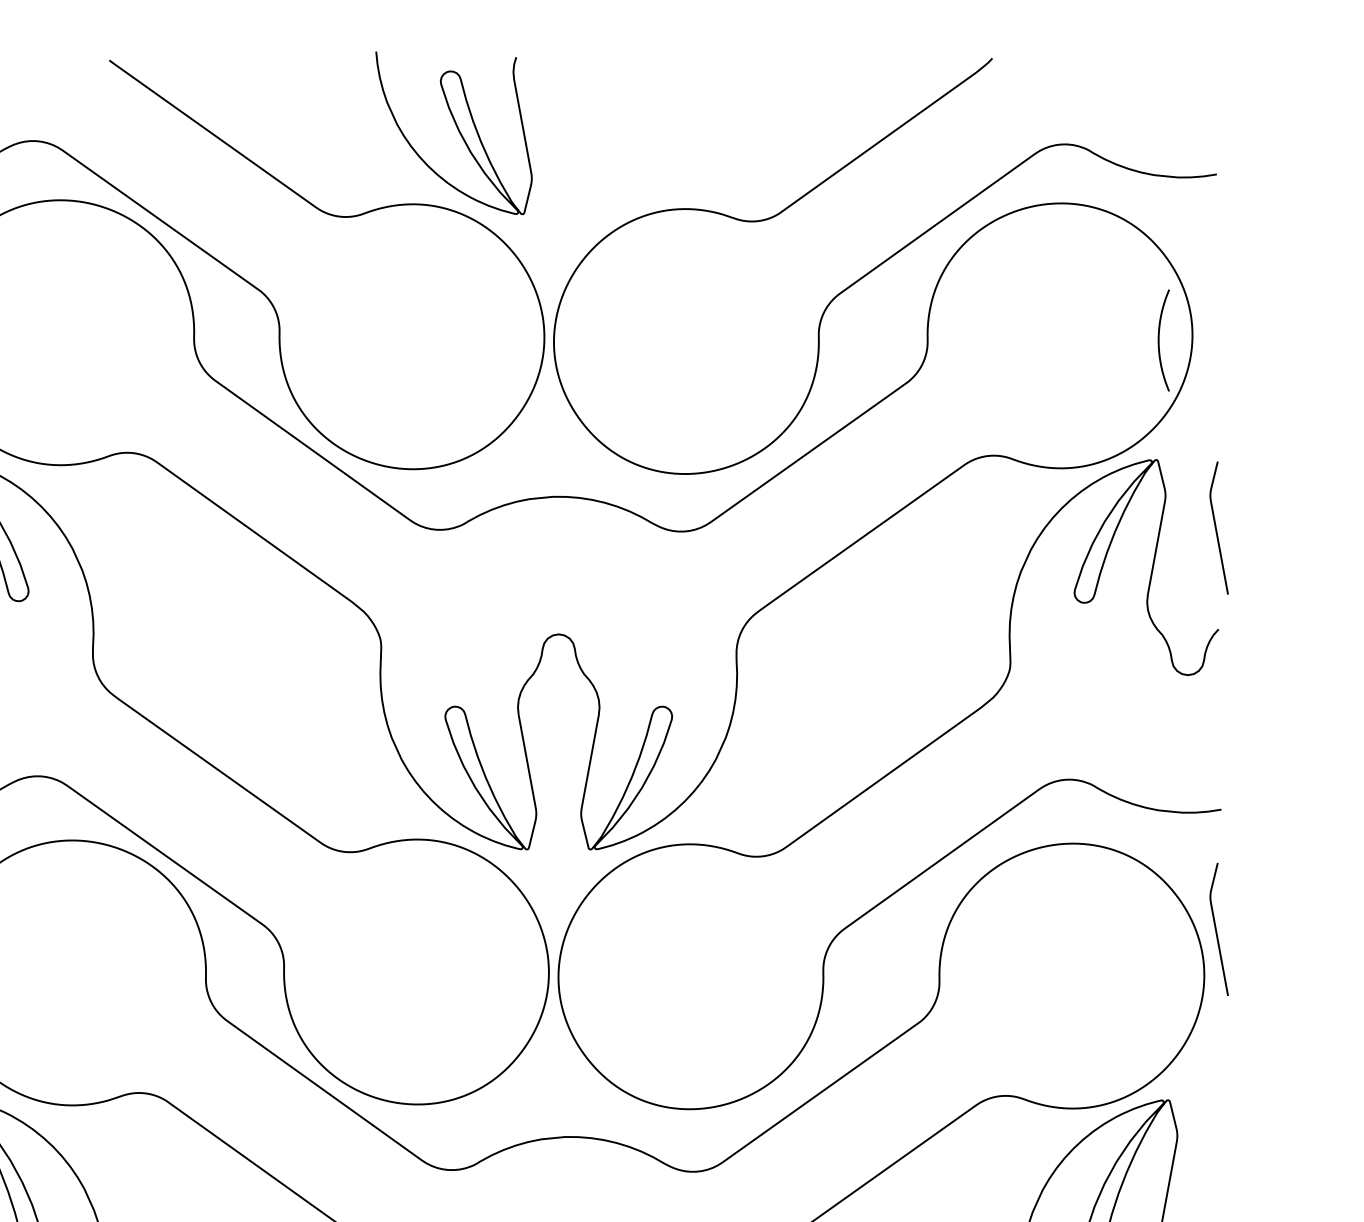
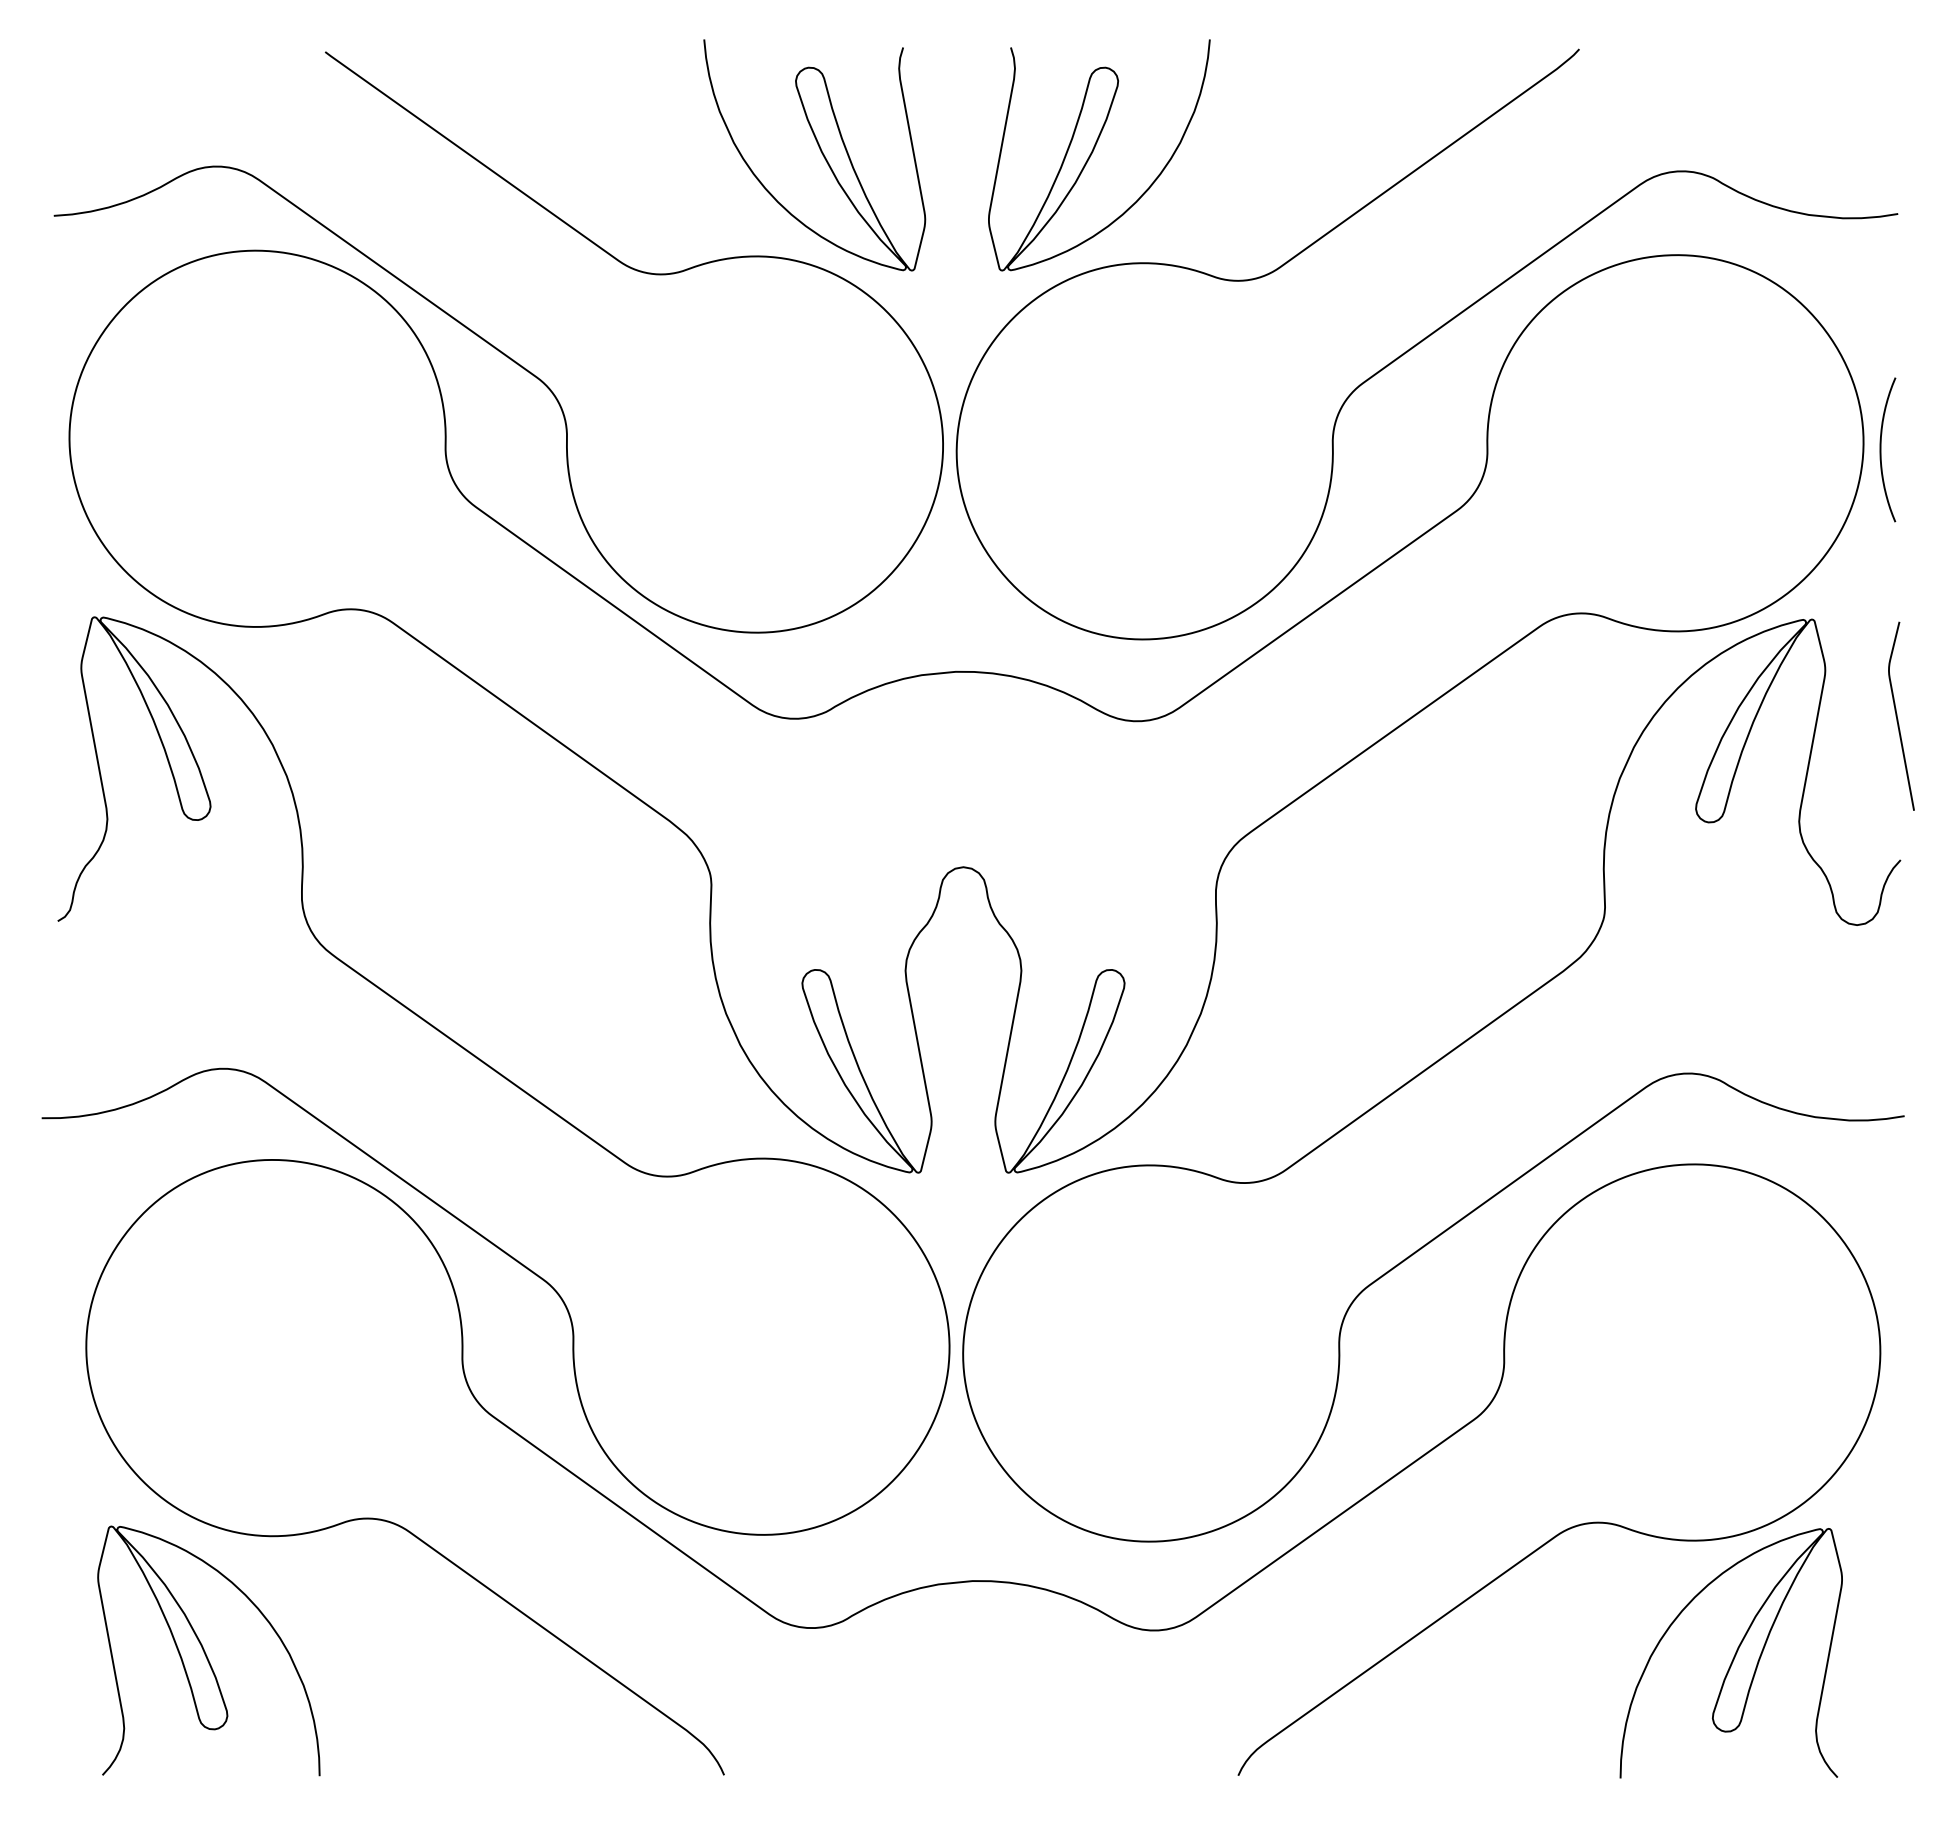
curve: (650, 131) -> (1093, 152), added
curve: (1159, 340) -> (1881, 449), moved
curve: (1216, 928) -> (1897, 1285), removed

